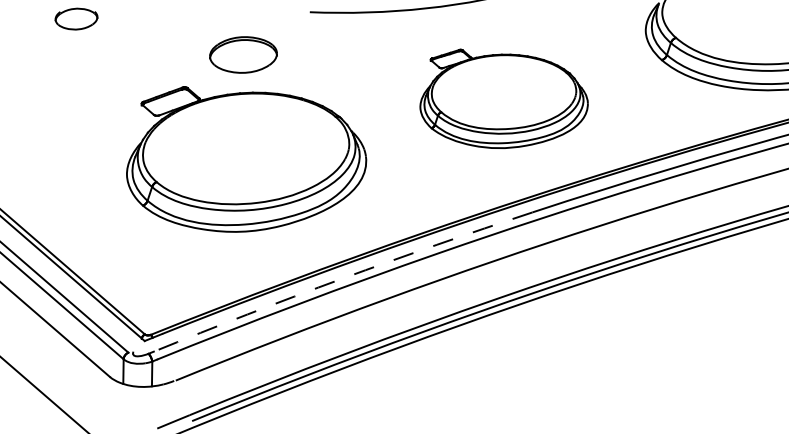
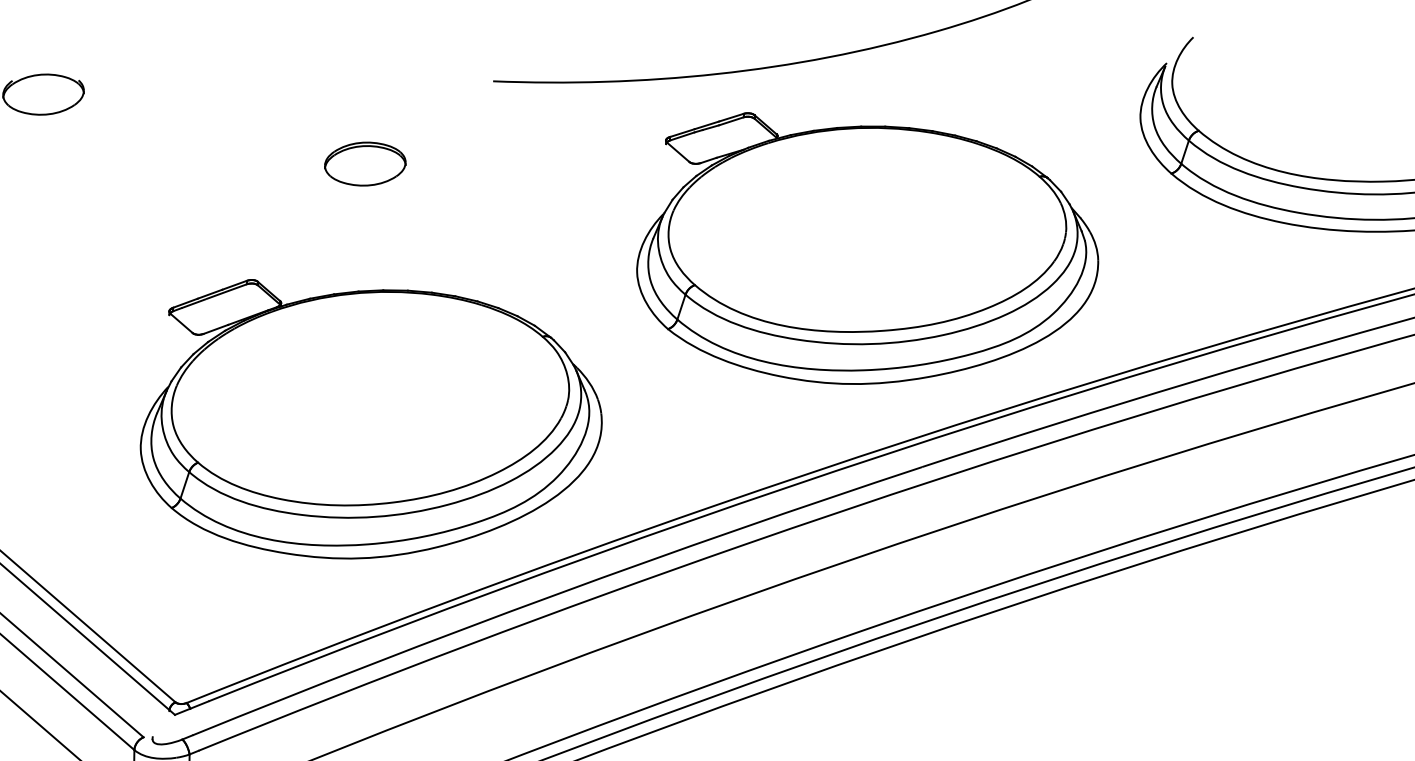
part: (243, 55) -> (365, 164), size x0.62
part: (503, 98) -> (866, 247), size x1.43
part: (246, 159) -> (371, 419), moved
arc: (342, 278) -> (556, 594), dashed -> solid

